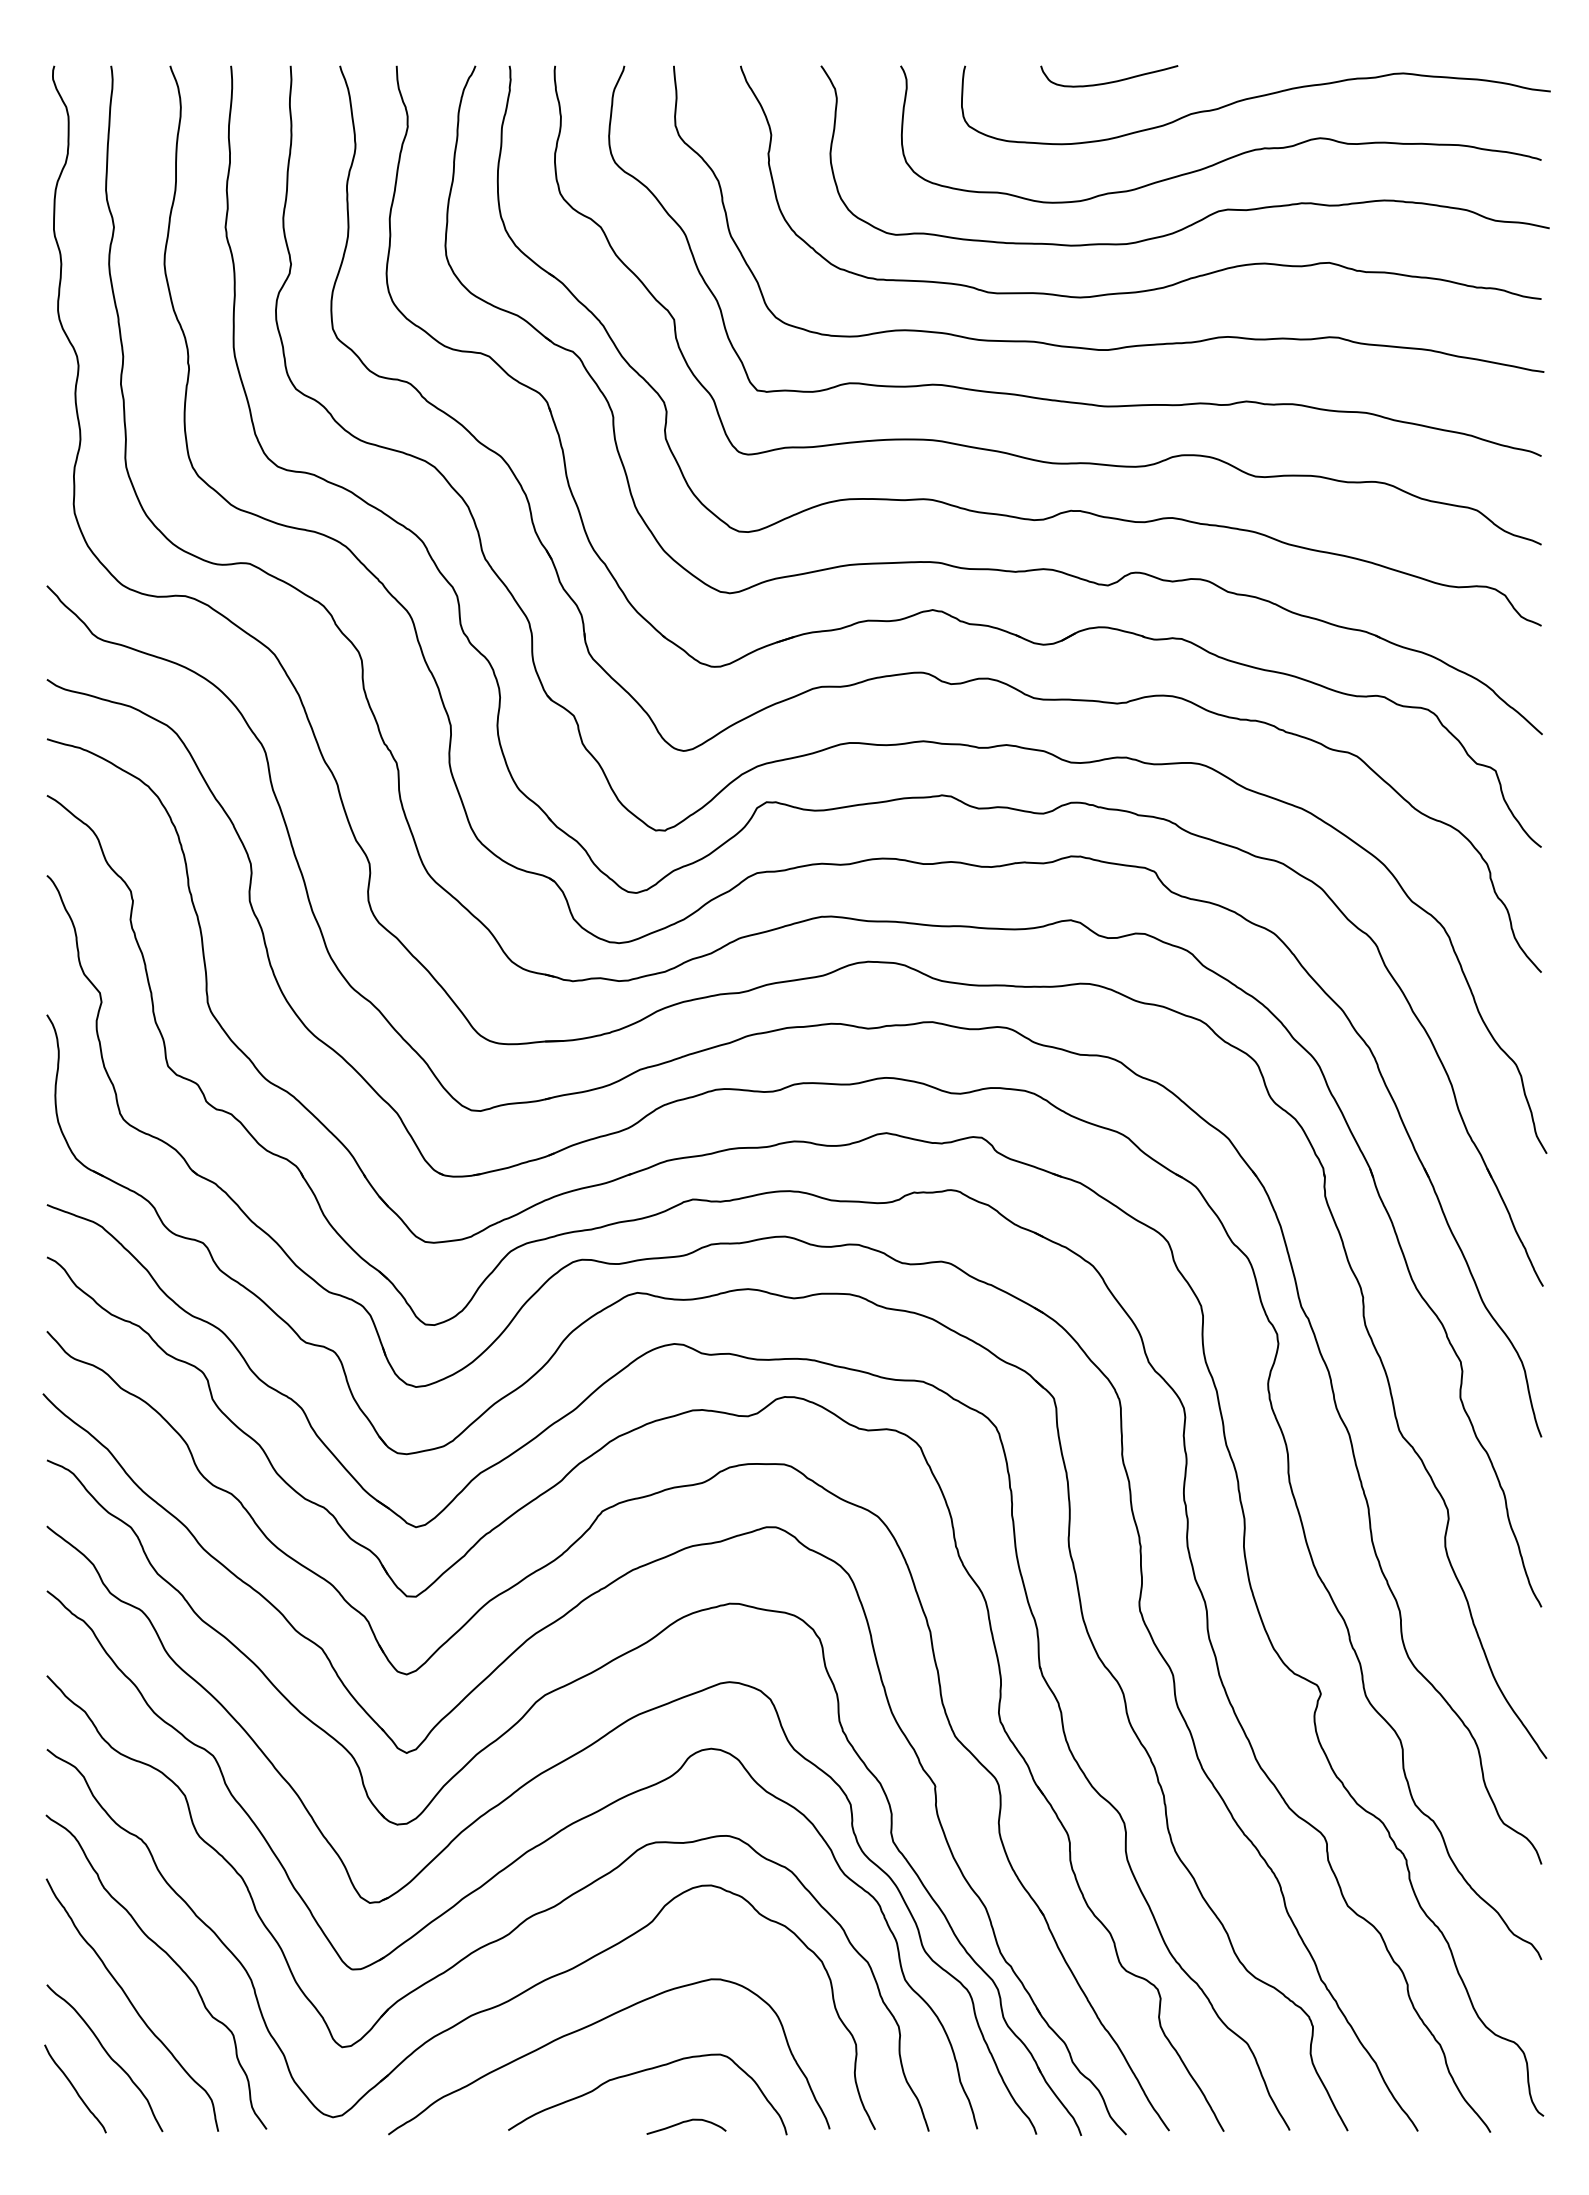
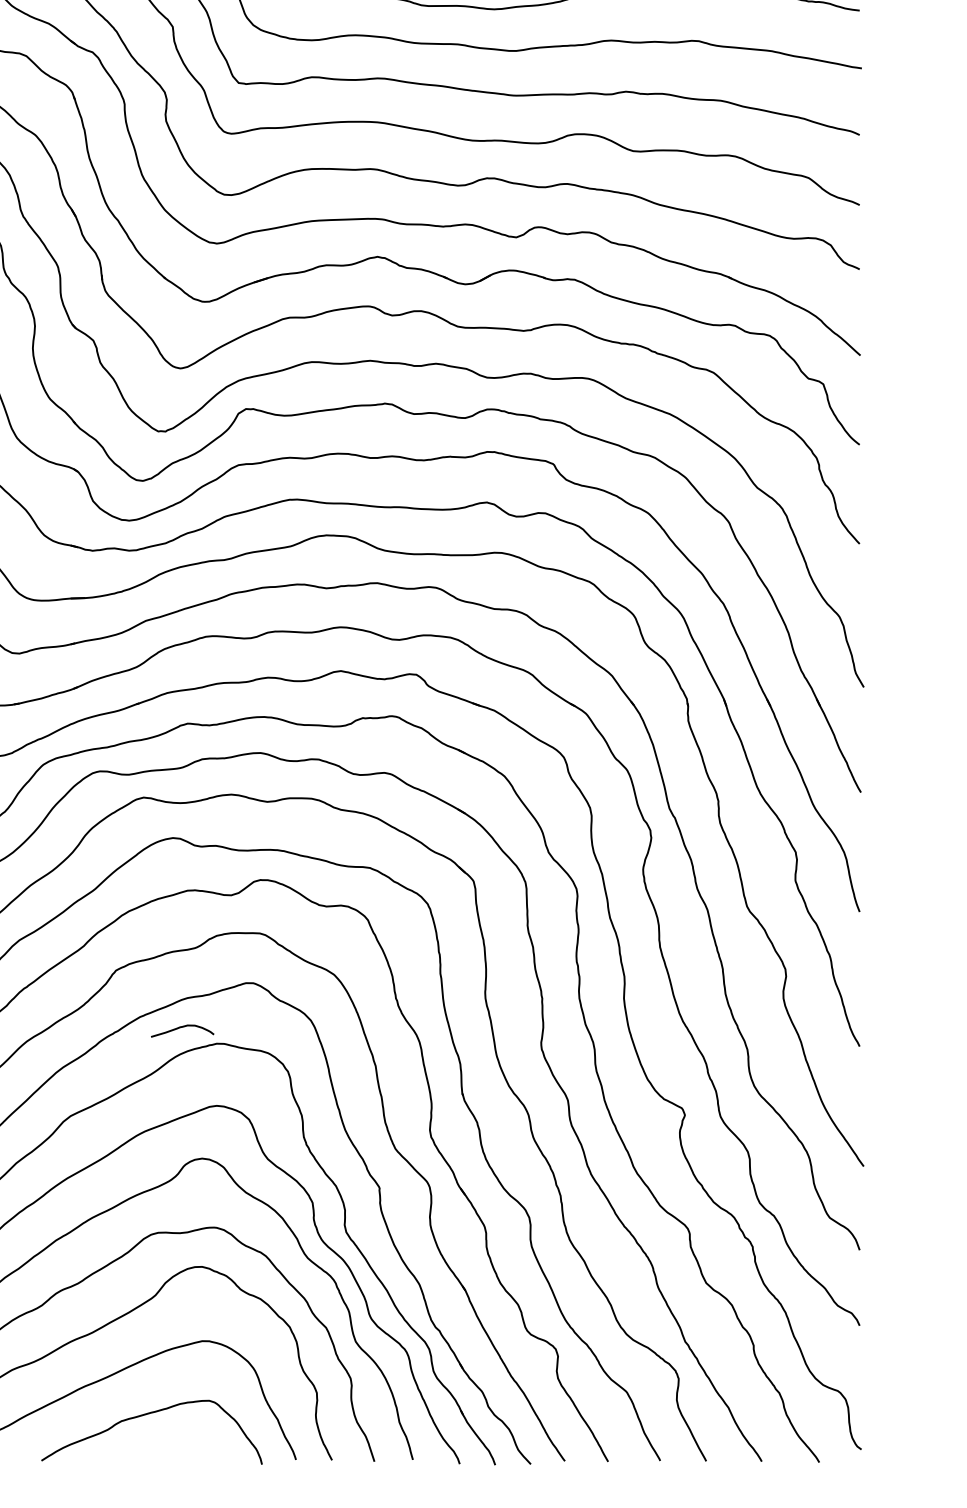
curve: (686, 2122) -> (182, 1027), moved

